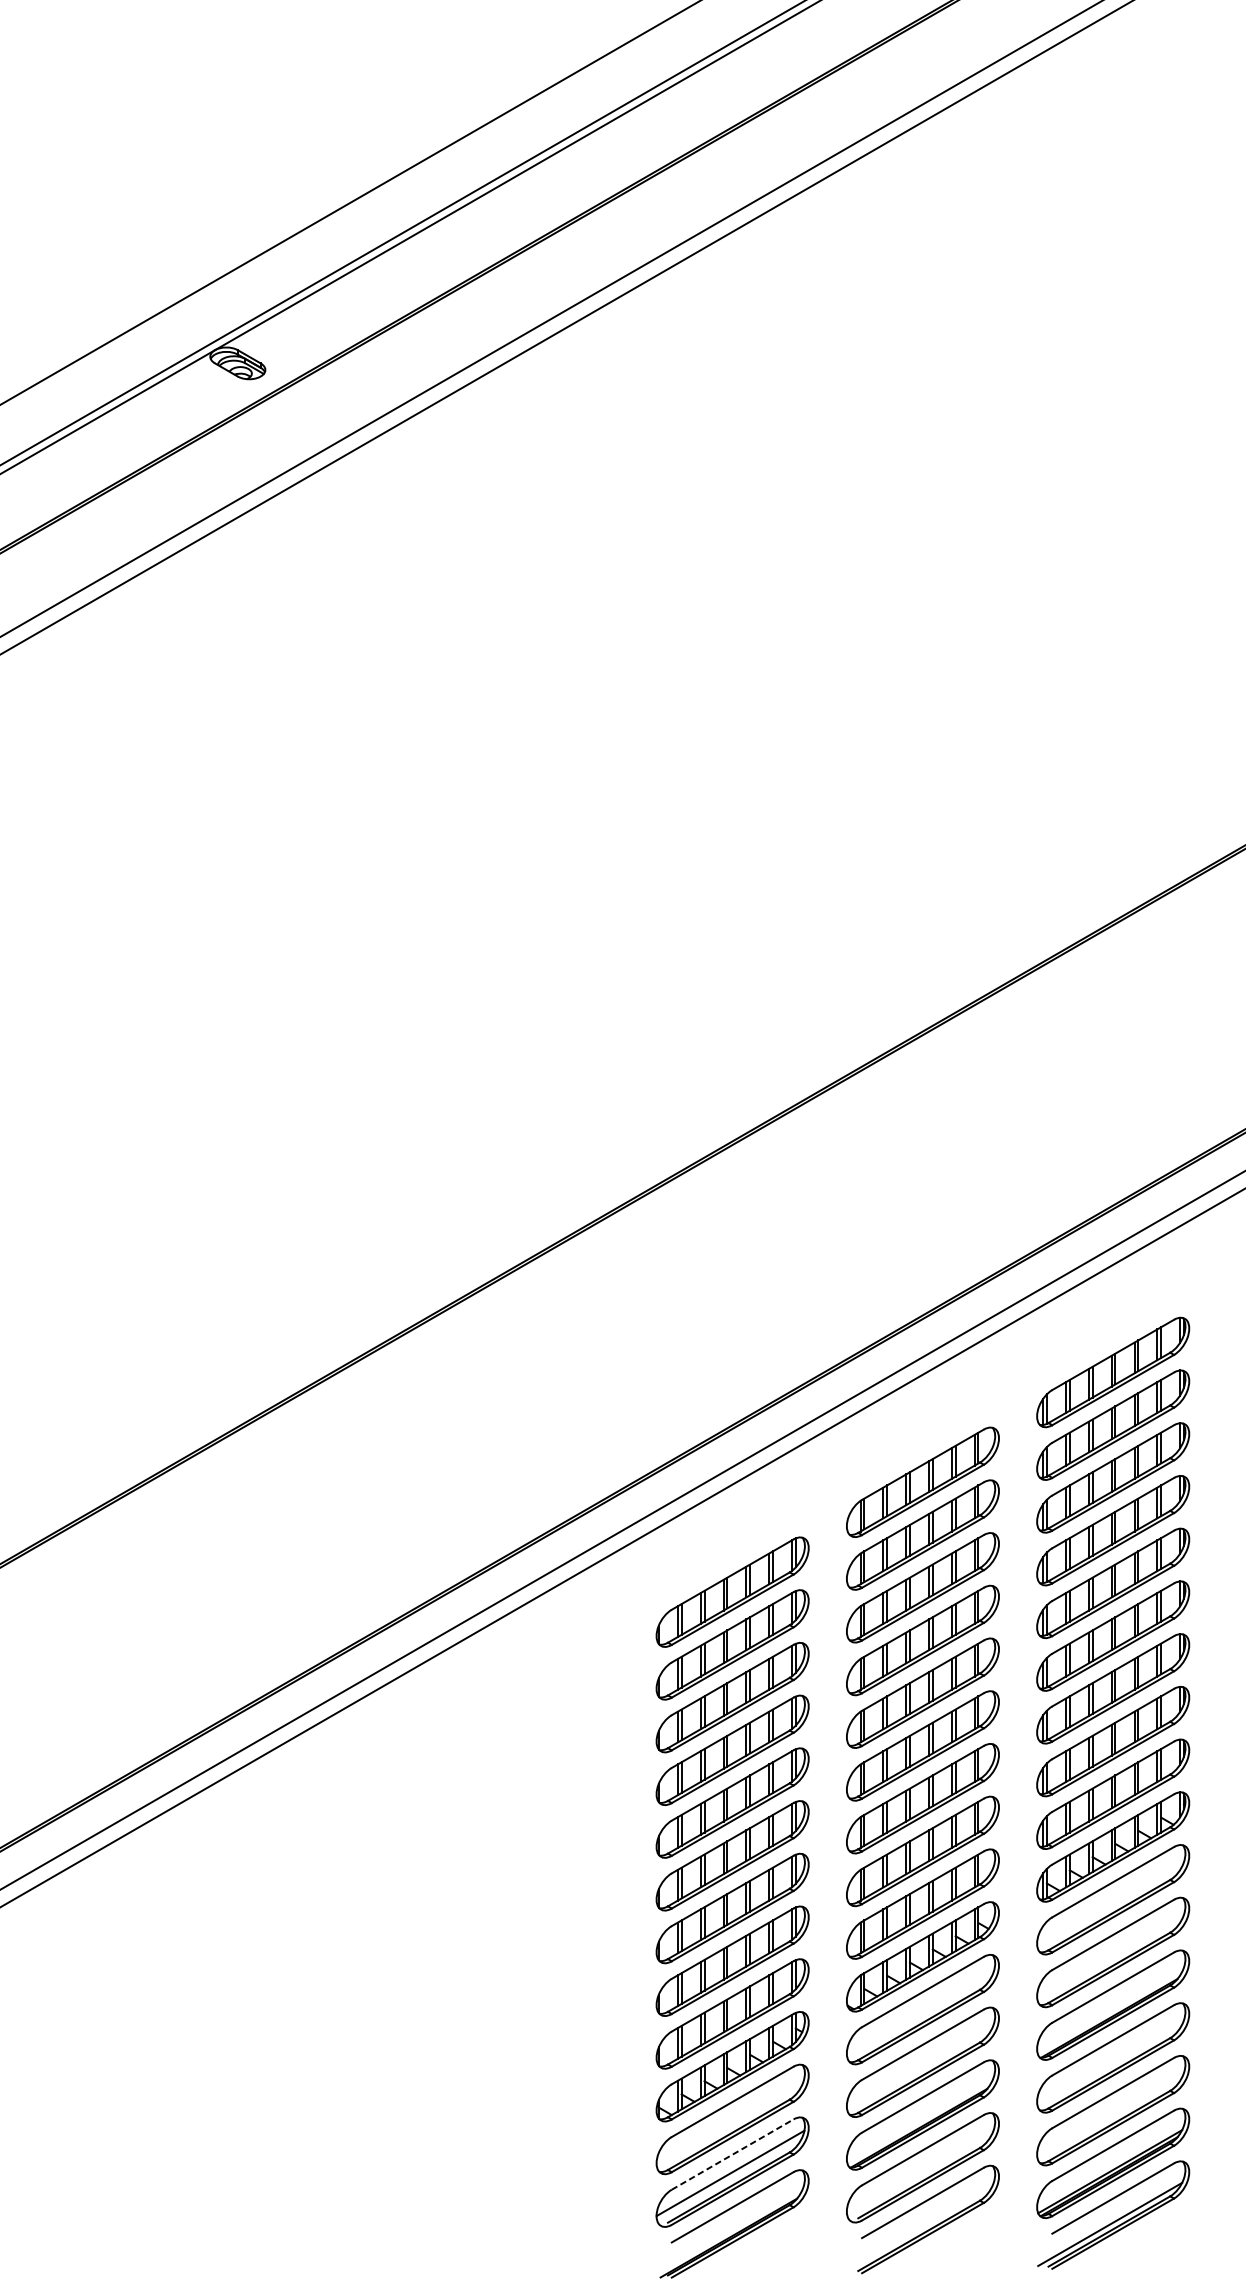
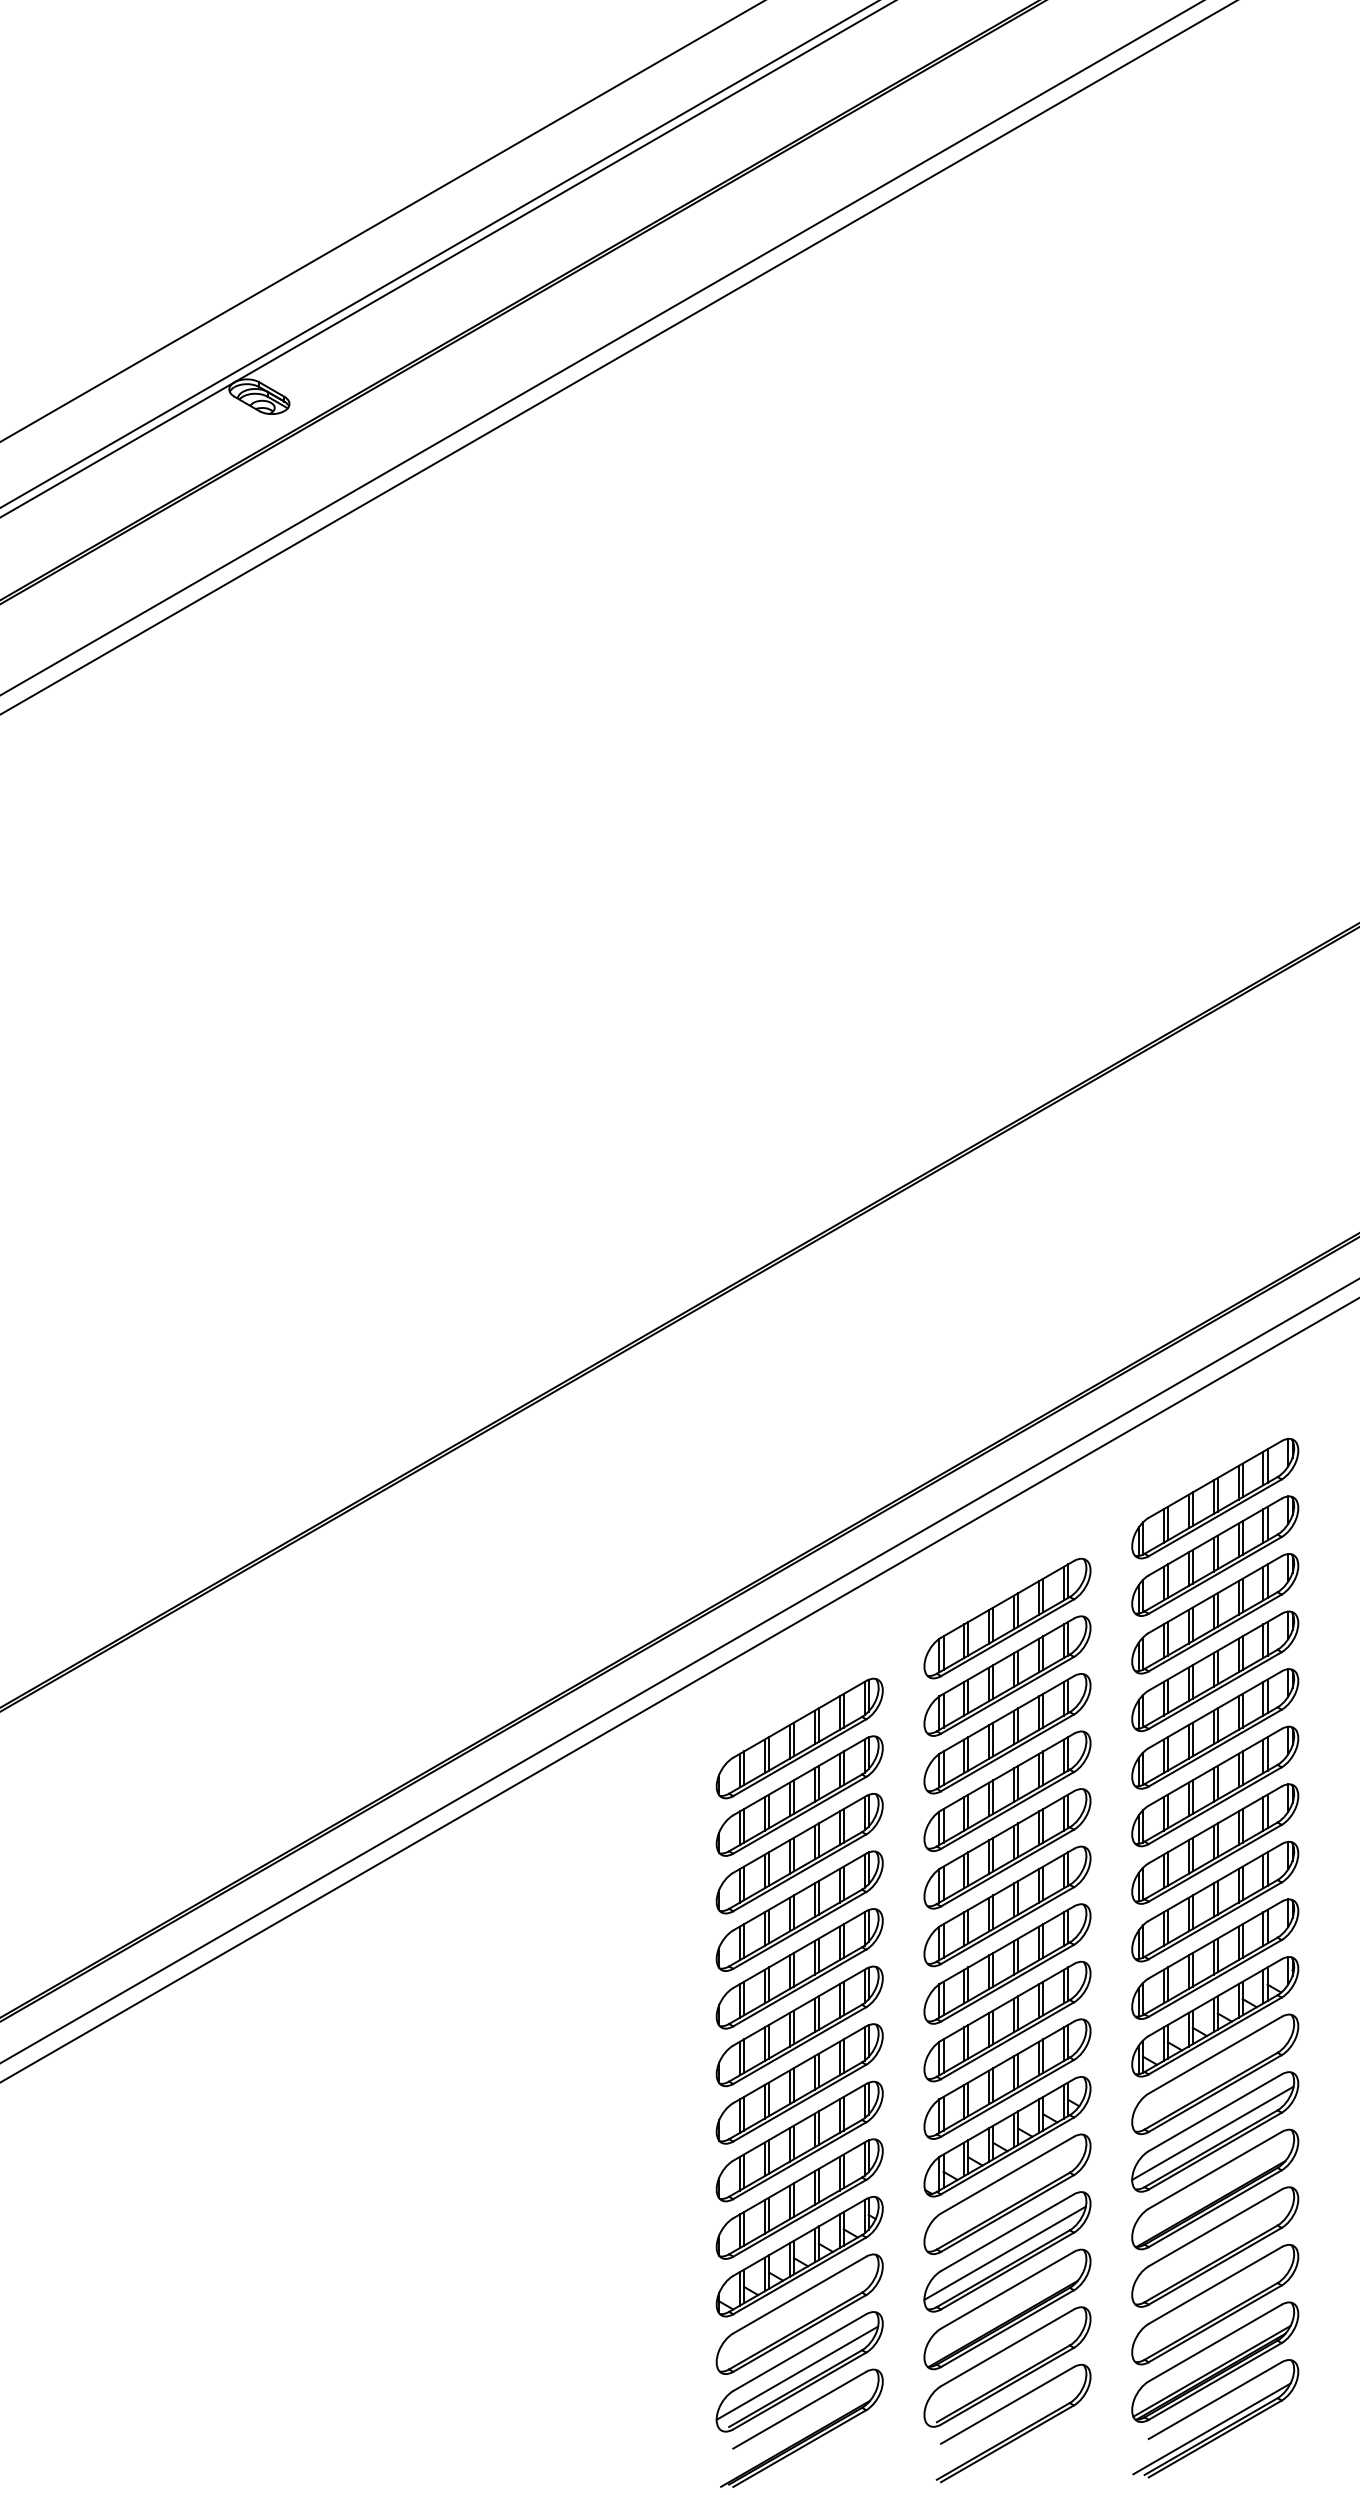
line: (1110, 1952) -> (1212, 2132), added
line: (920, 2062) -> (1004, 2252), added
line: (732, 2154) -> (799, 2352), dashed -> solid

